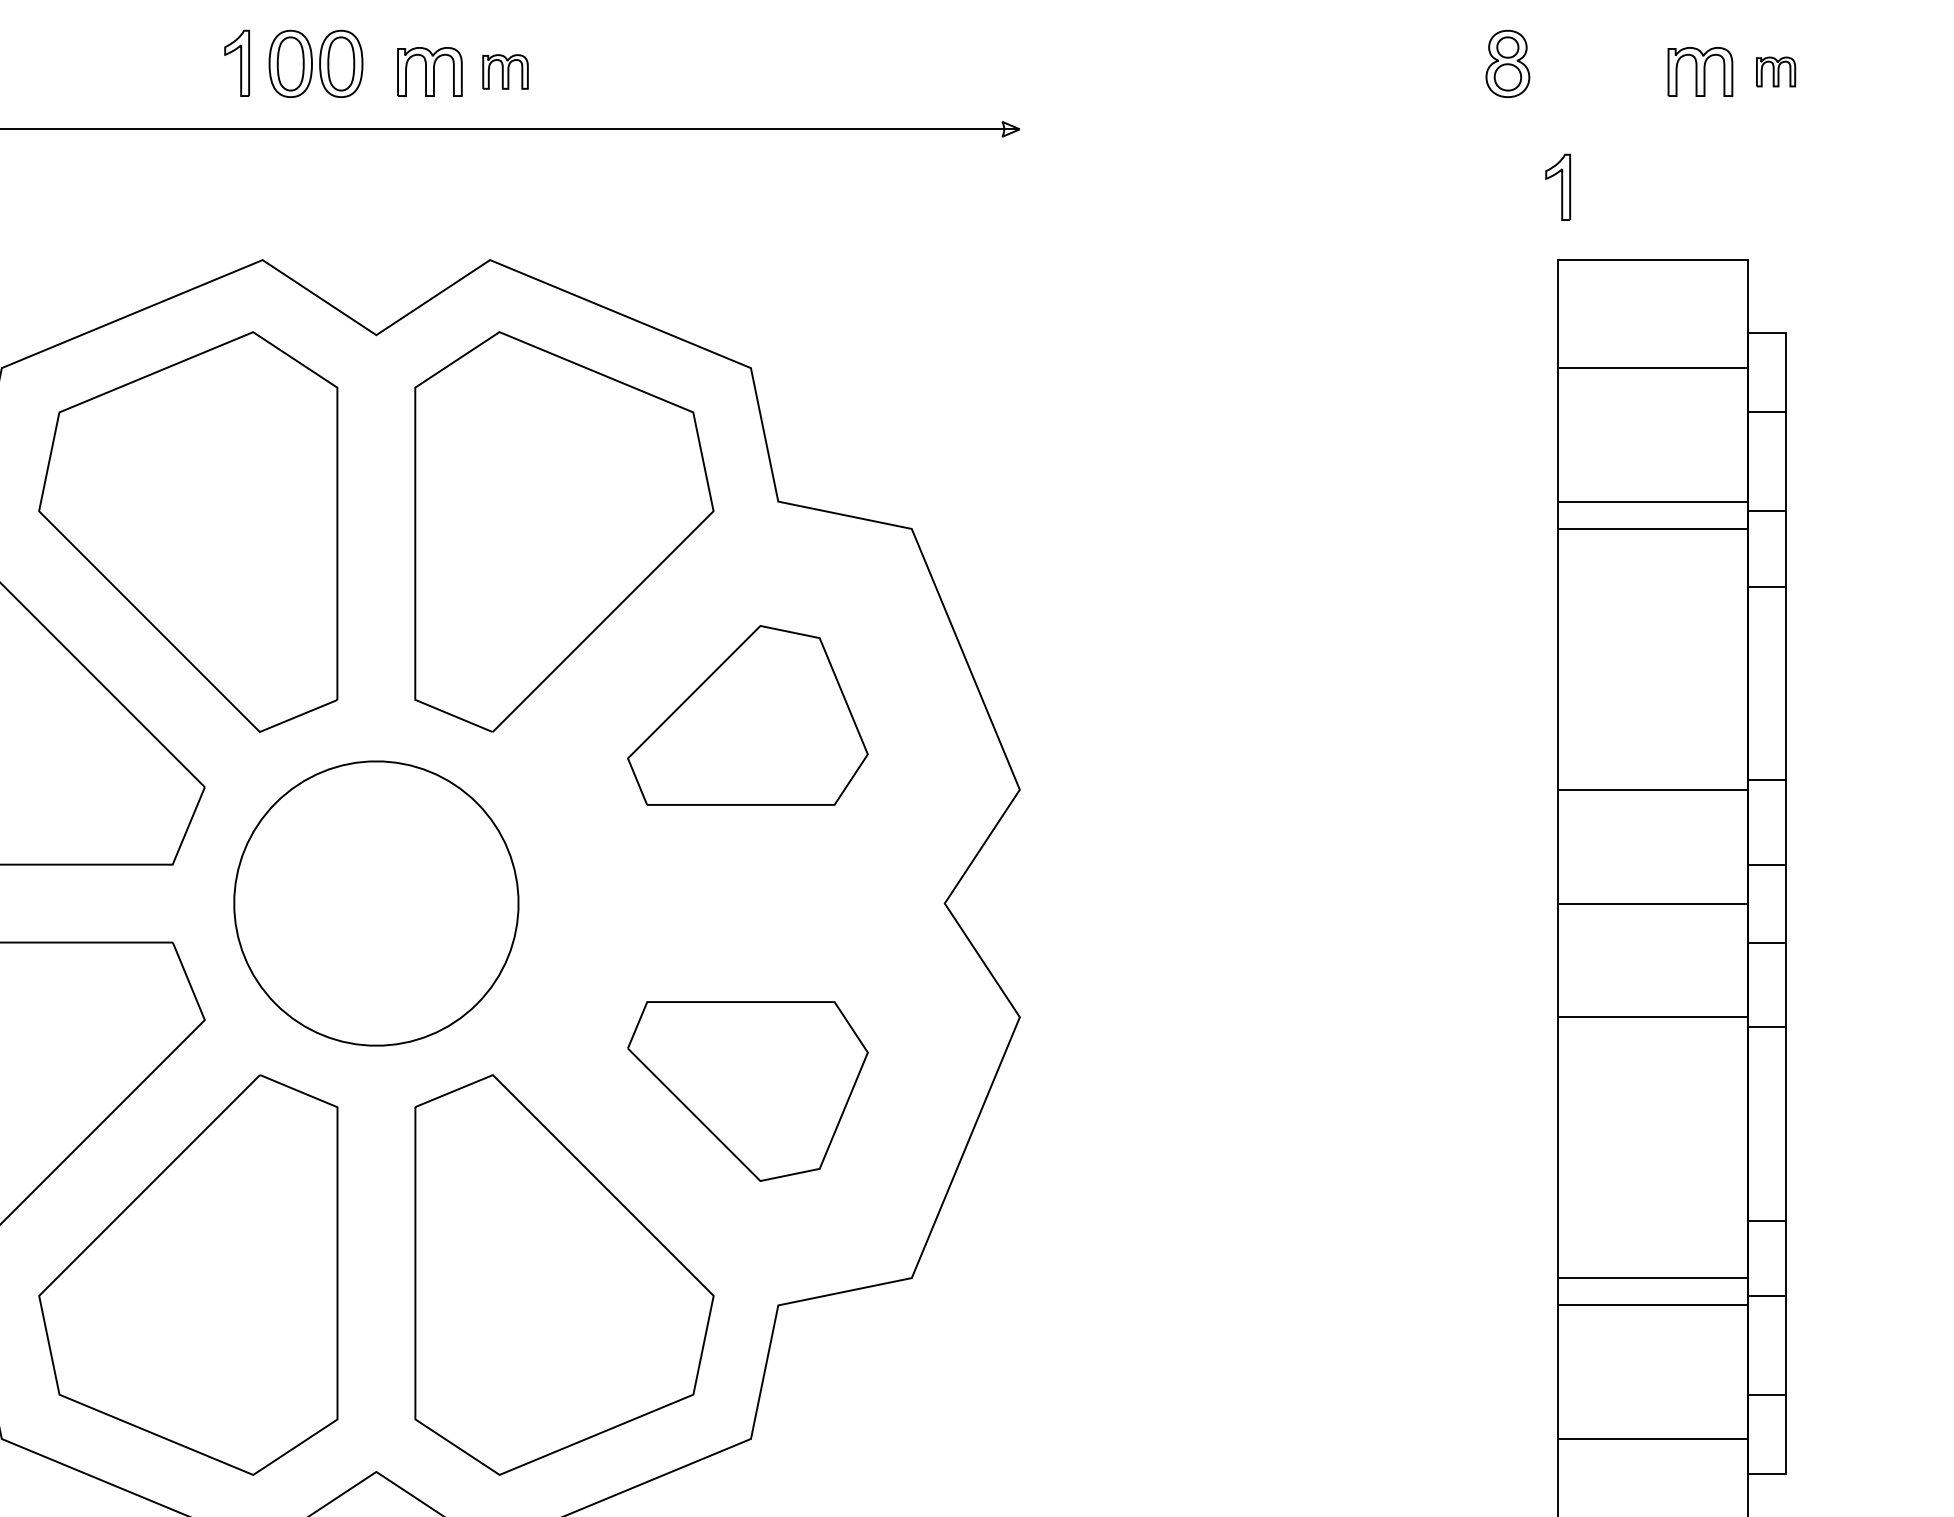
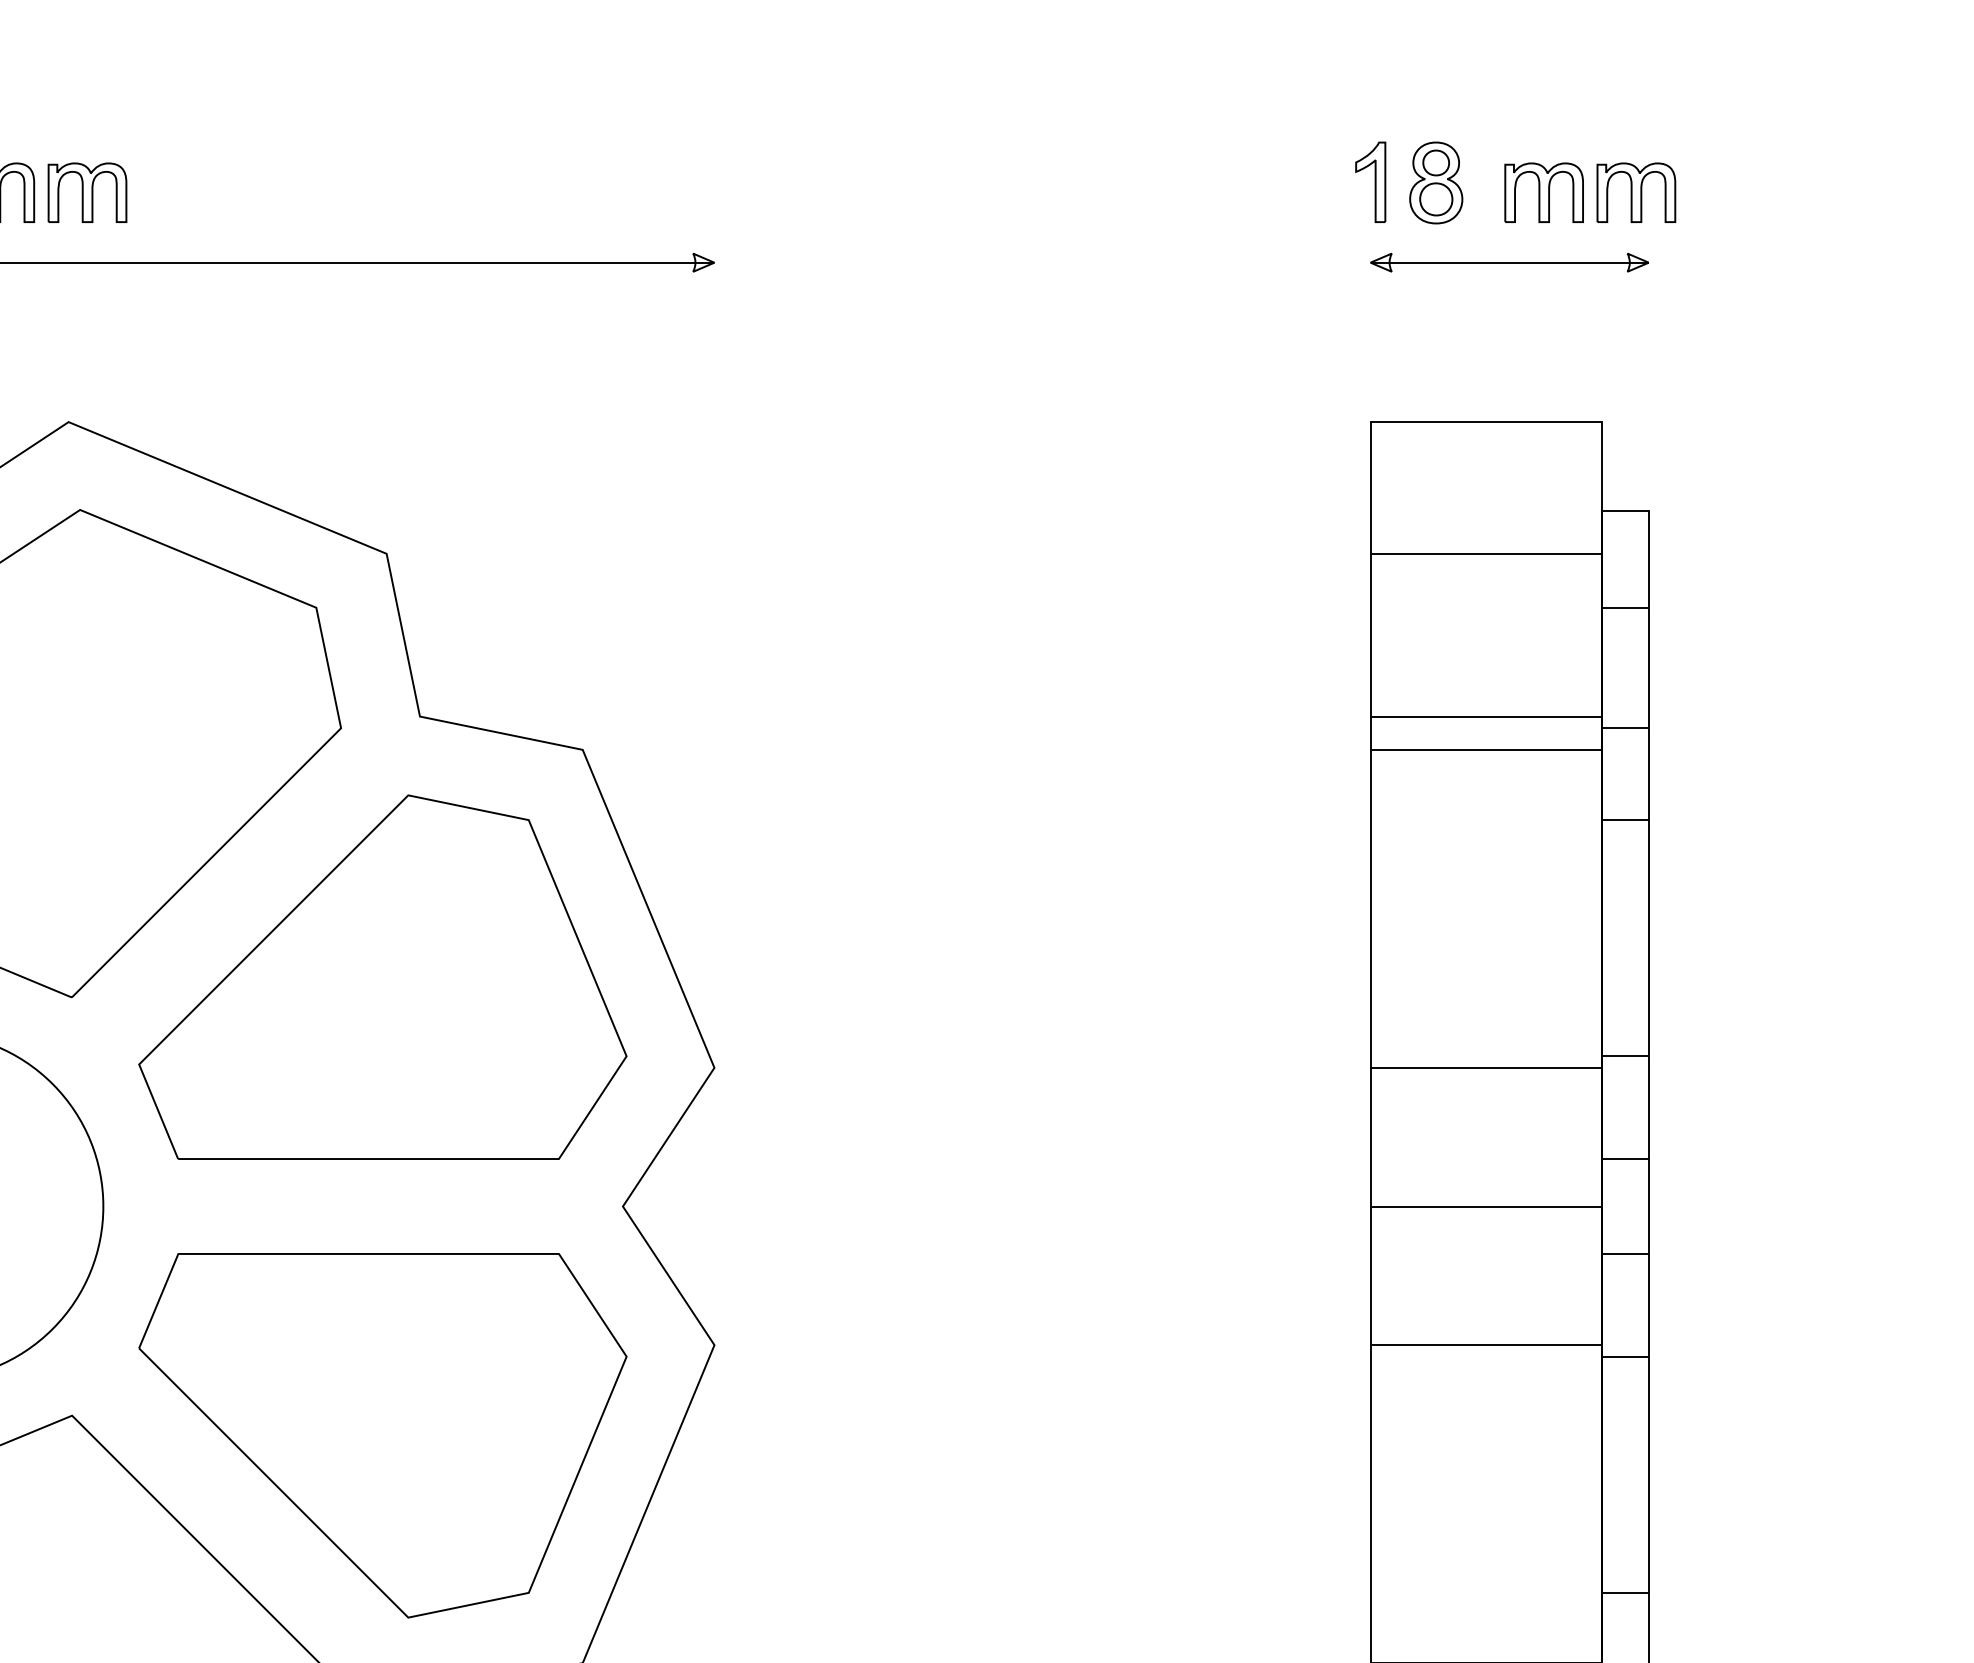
part: (1507, 63) -> (1435, 182), moved
part: (505, 71) -> (87, 192), size x1.43
part: (1775, 71) -> (1635, 192), size x1.67
part: (1671, 129) -> (1508, 262), added
part: (1558, 186) -> (1371, 181), moved
part: (747, 715) -> (382, 977), size x1.67
part: (747, 1091) -> (382, 1435), size x1.67

